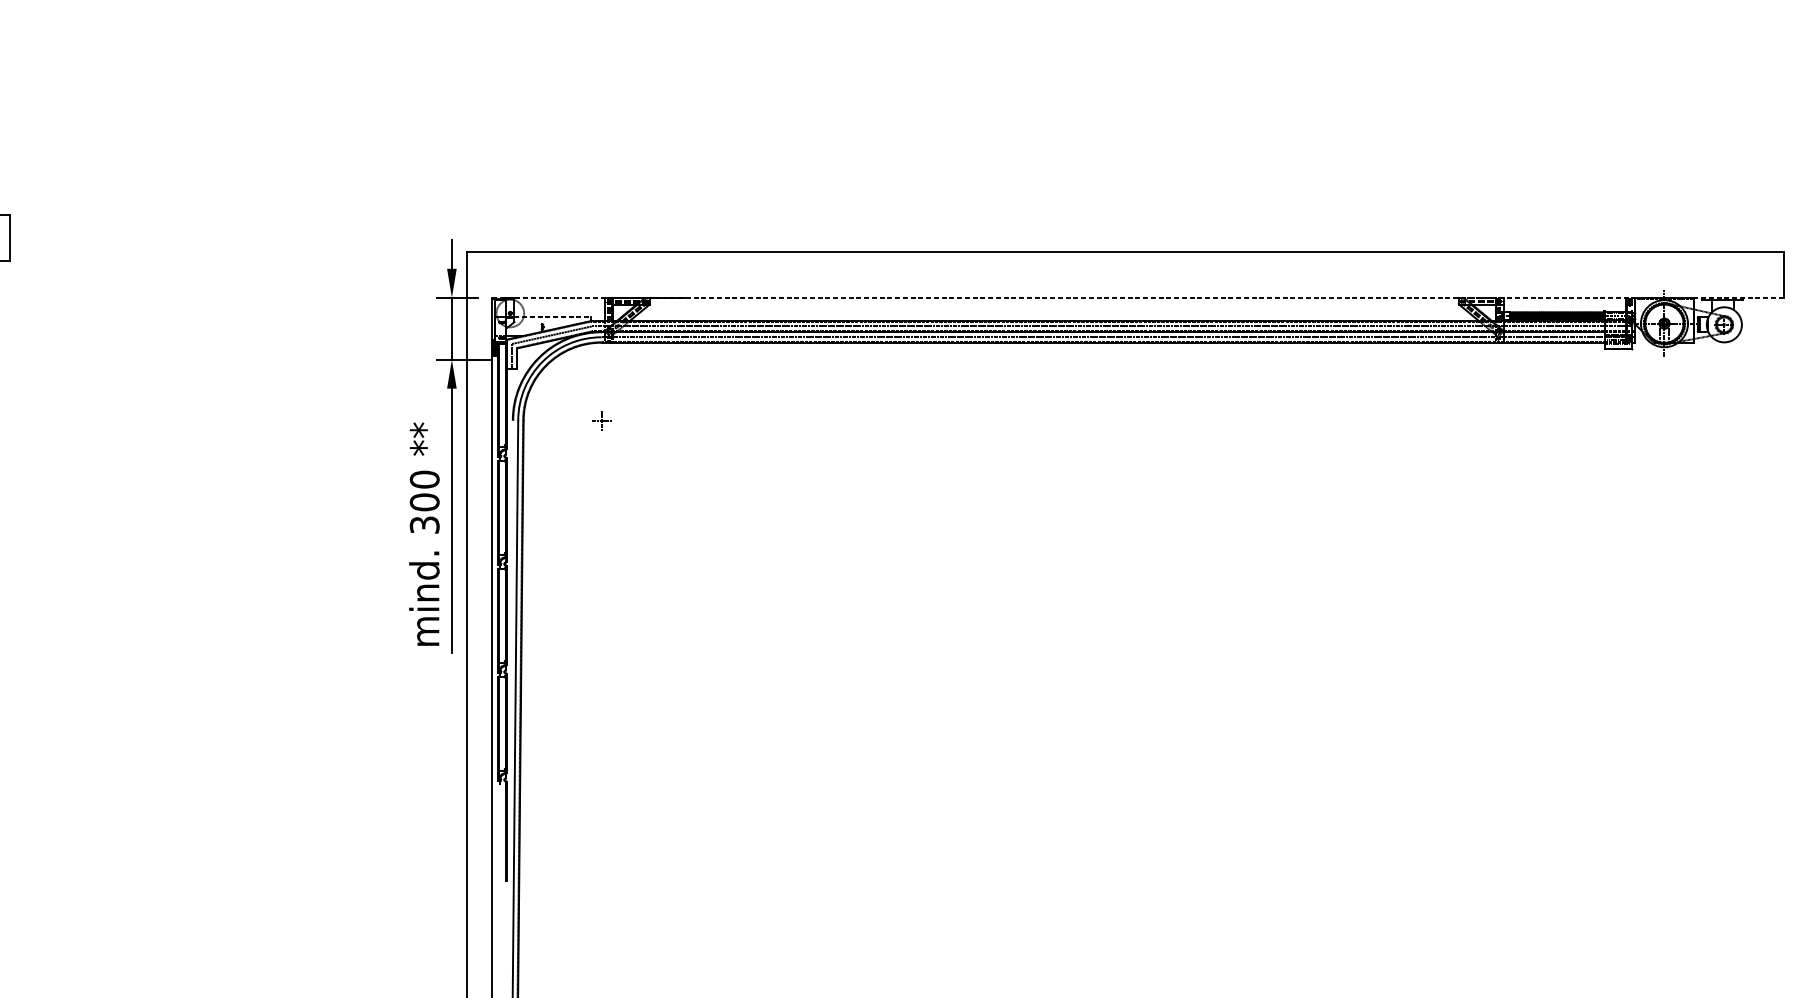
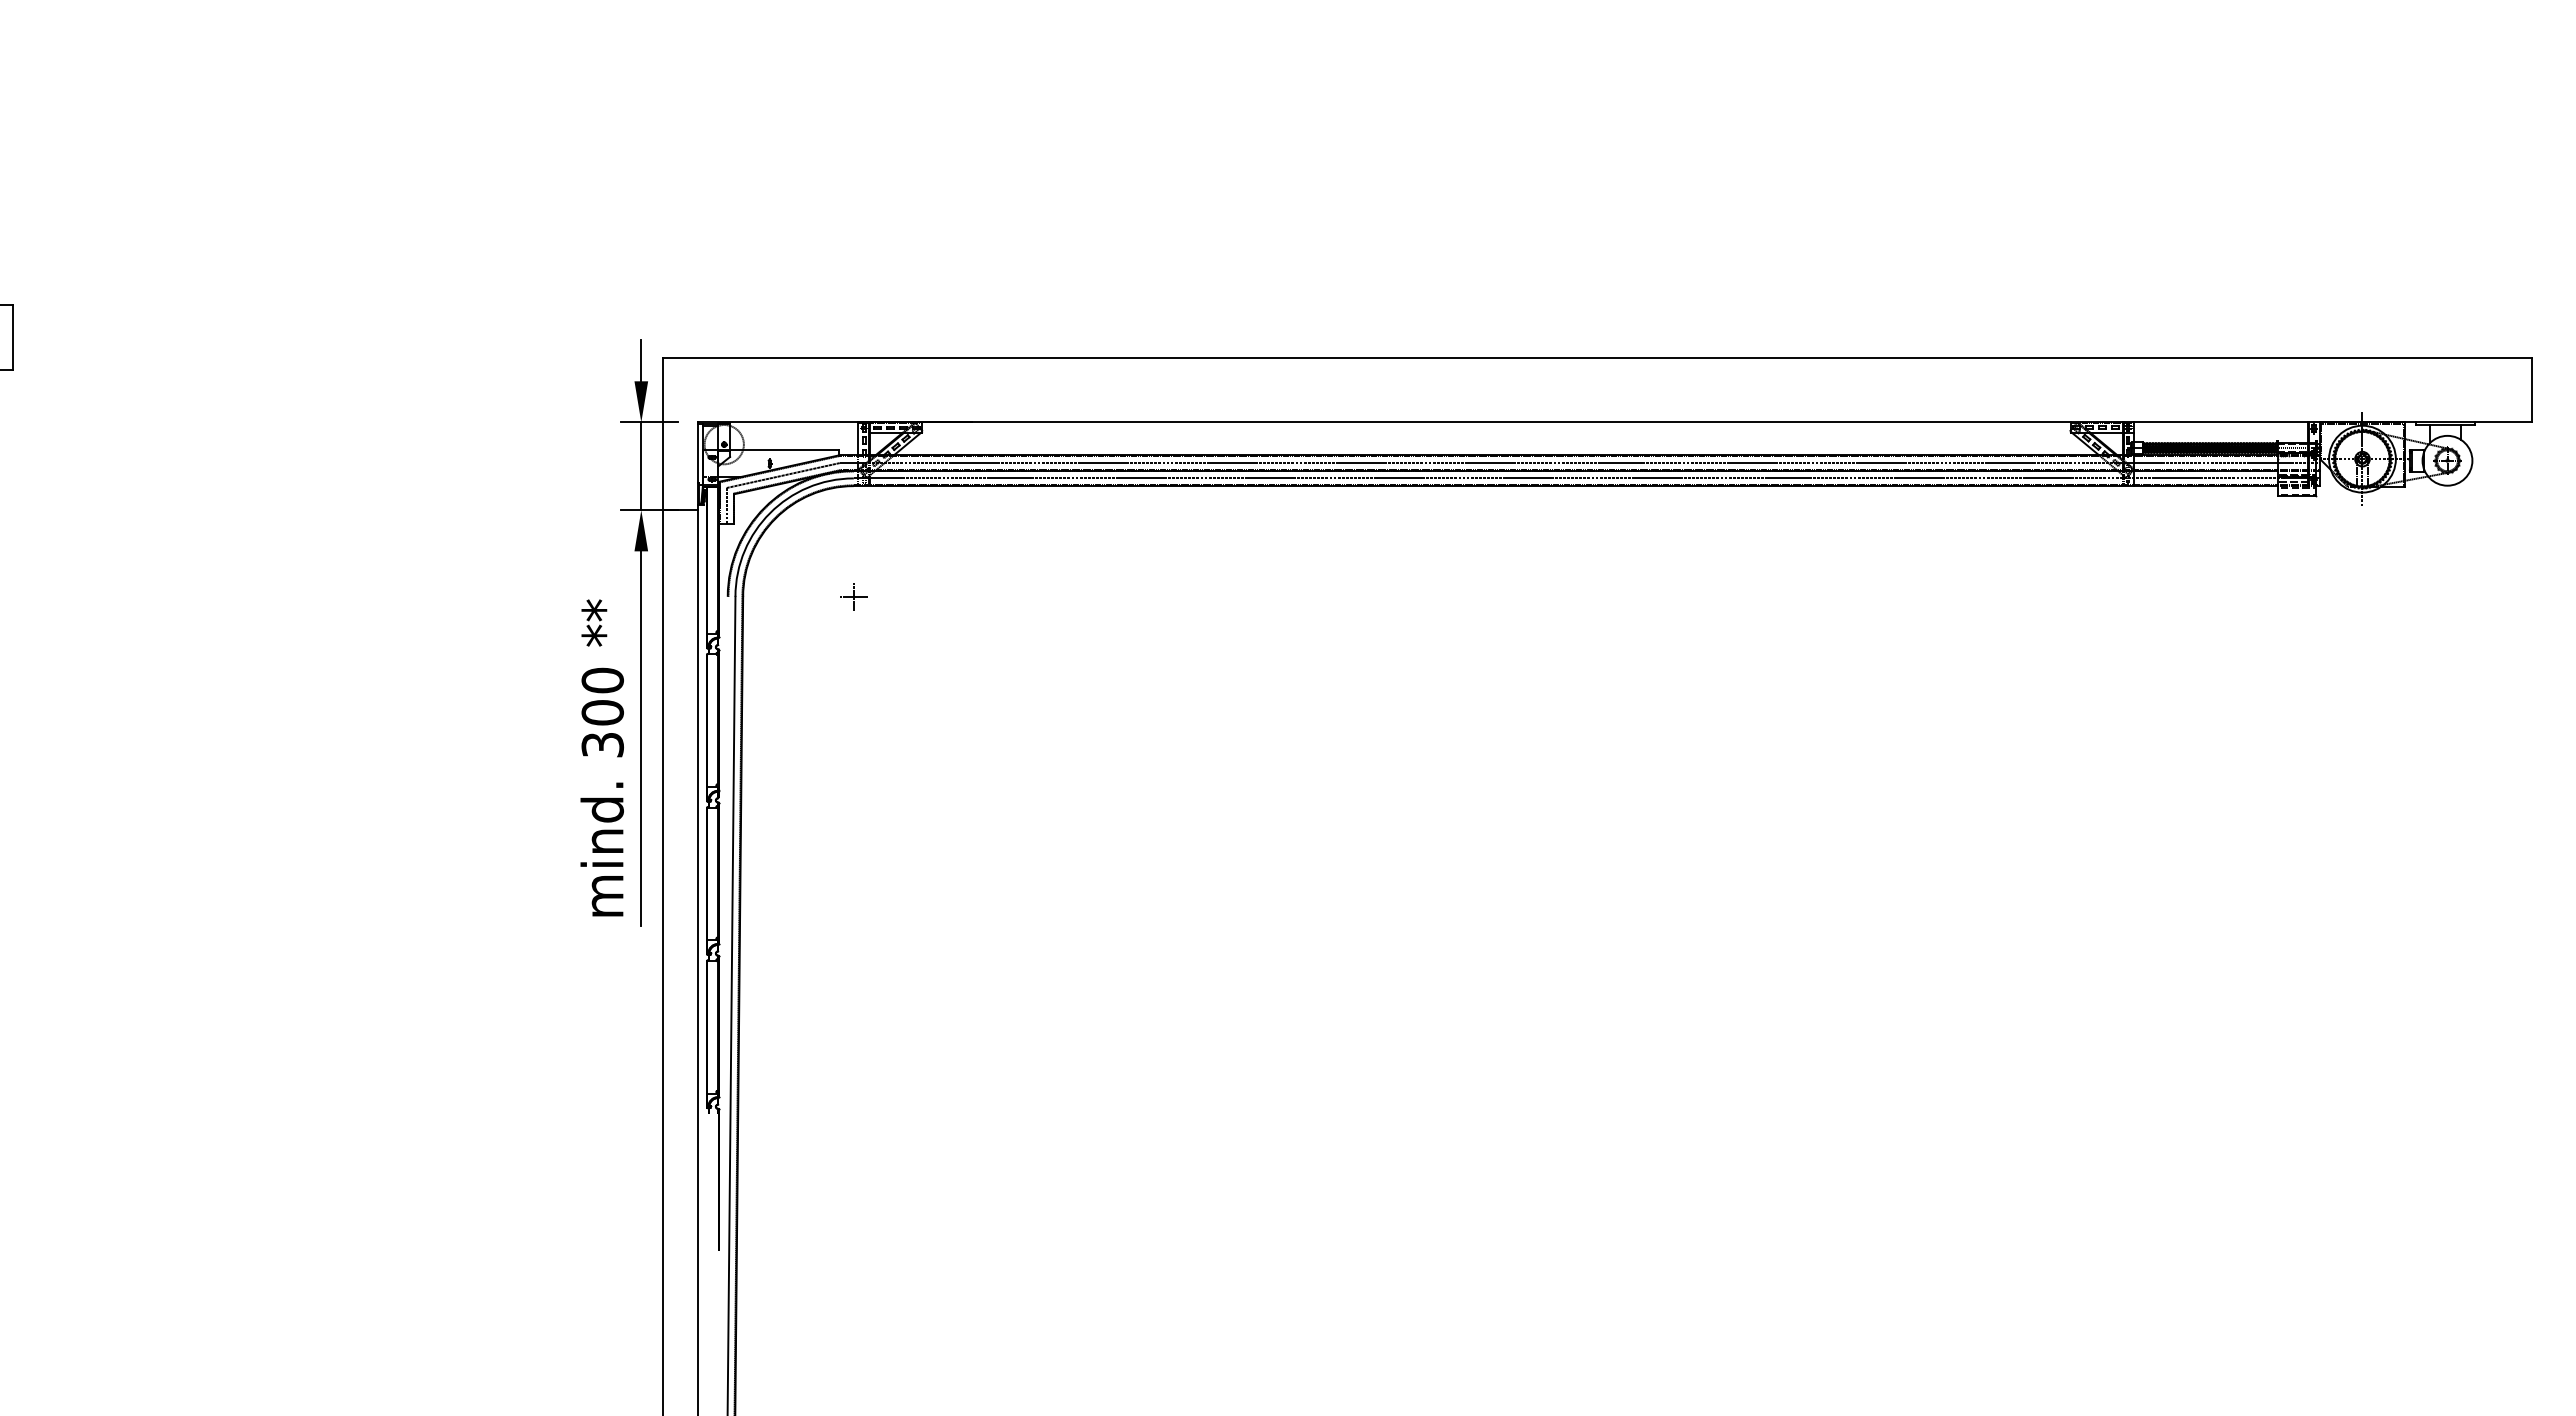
line: (1138, 297) -> (1615, 422), dashed -> solid
line: (552, 317) -> (784, 450), dashed -> solid

